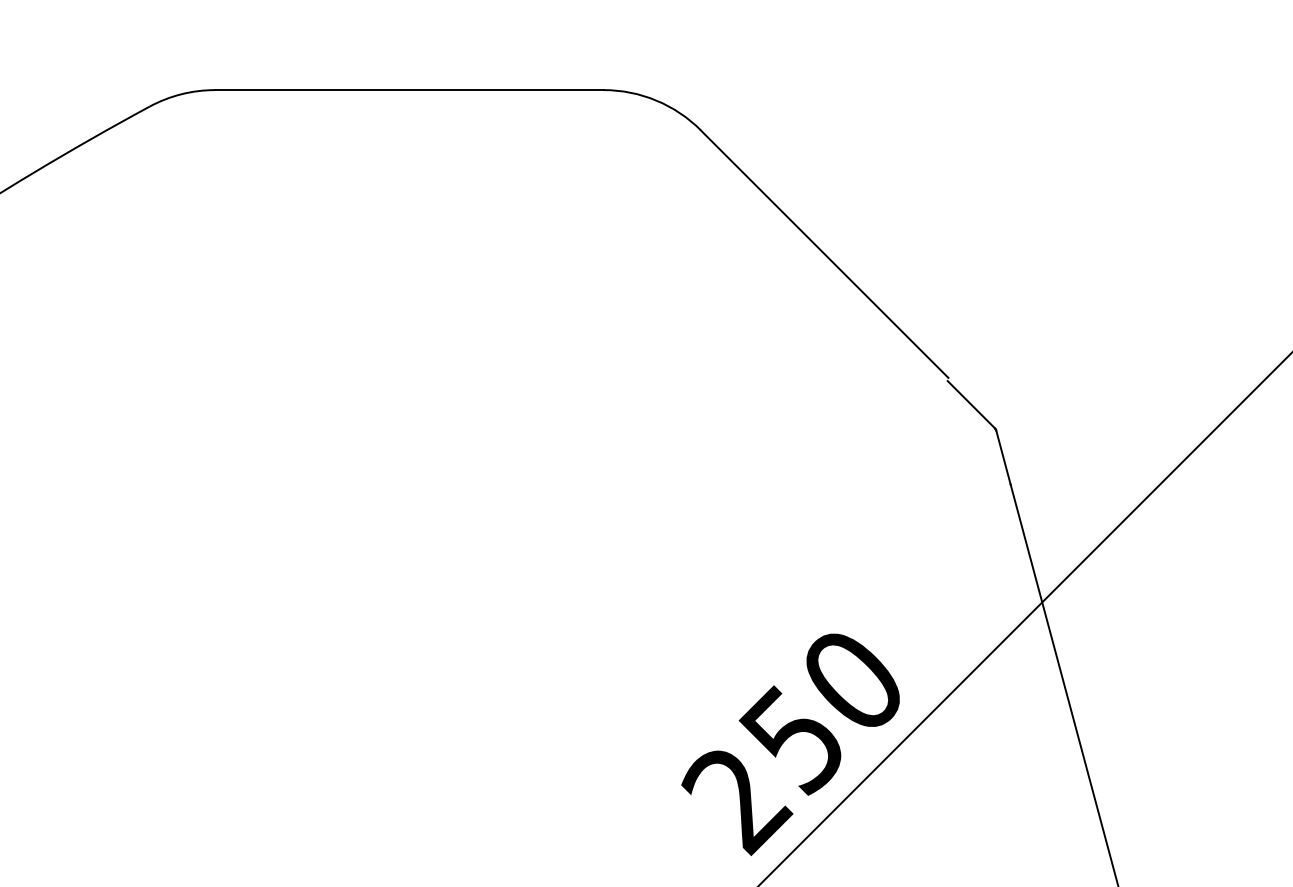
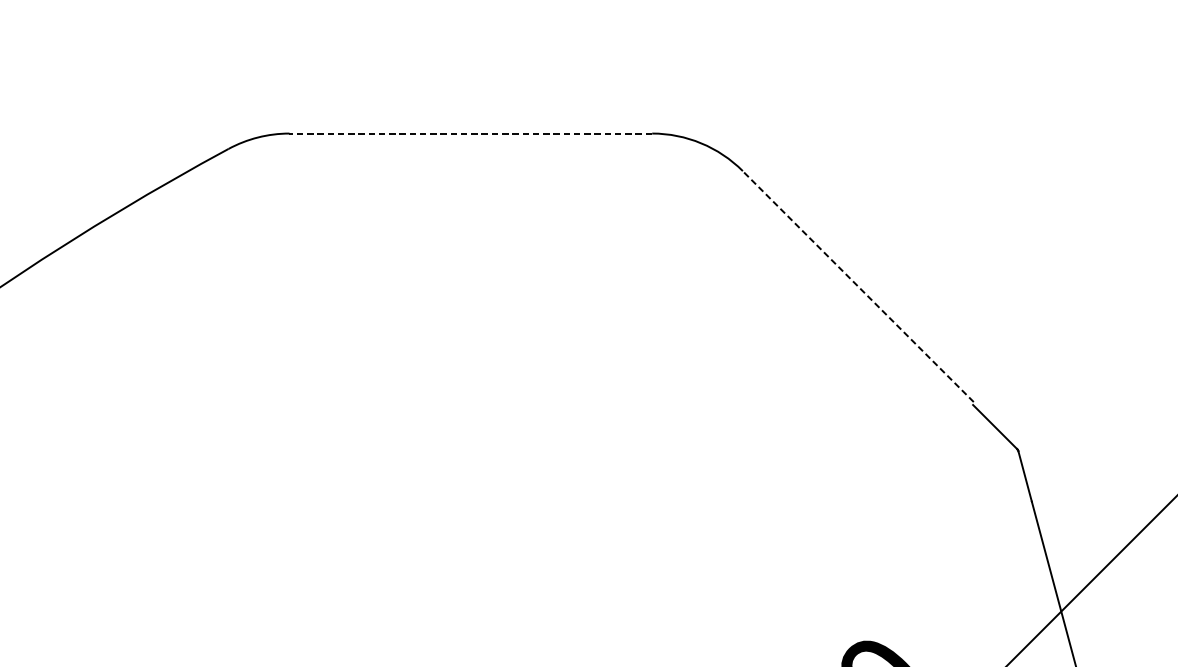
line: (408, 90) -> (470, 133), solid -> dashed
line: (824, 253) -> (858, 286), solid -> dashed

